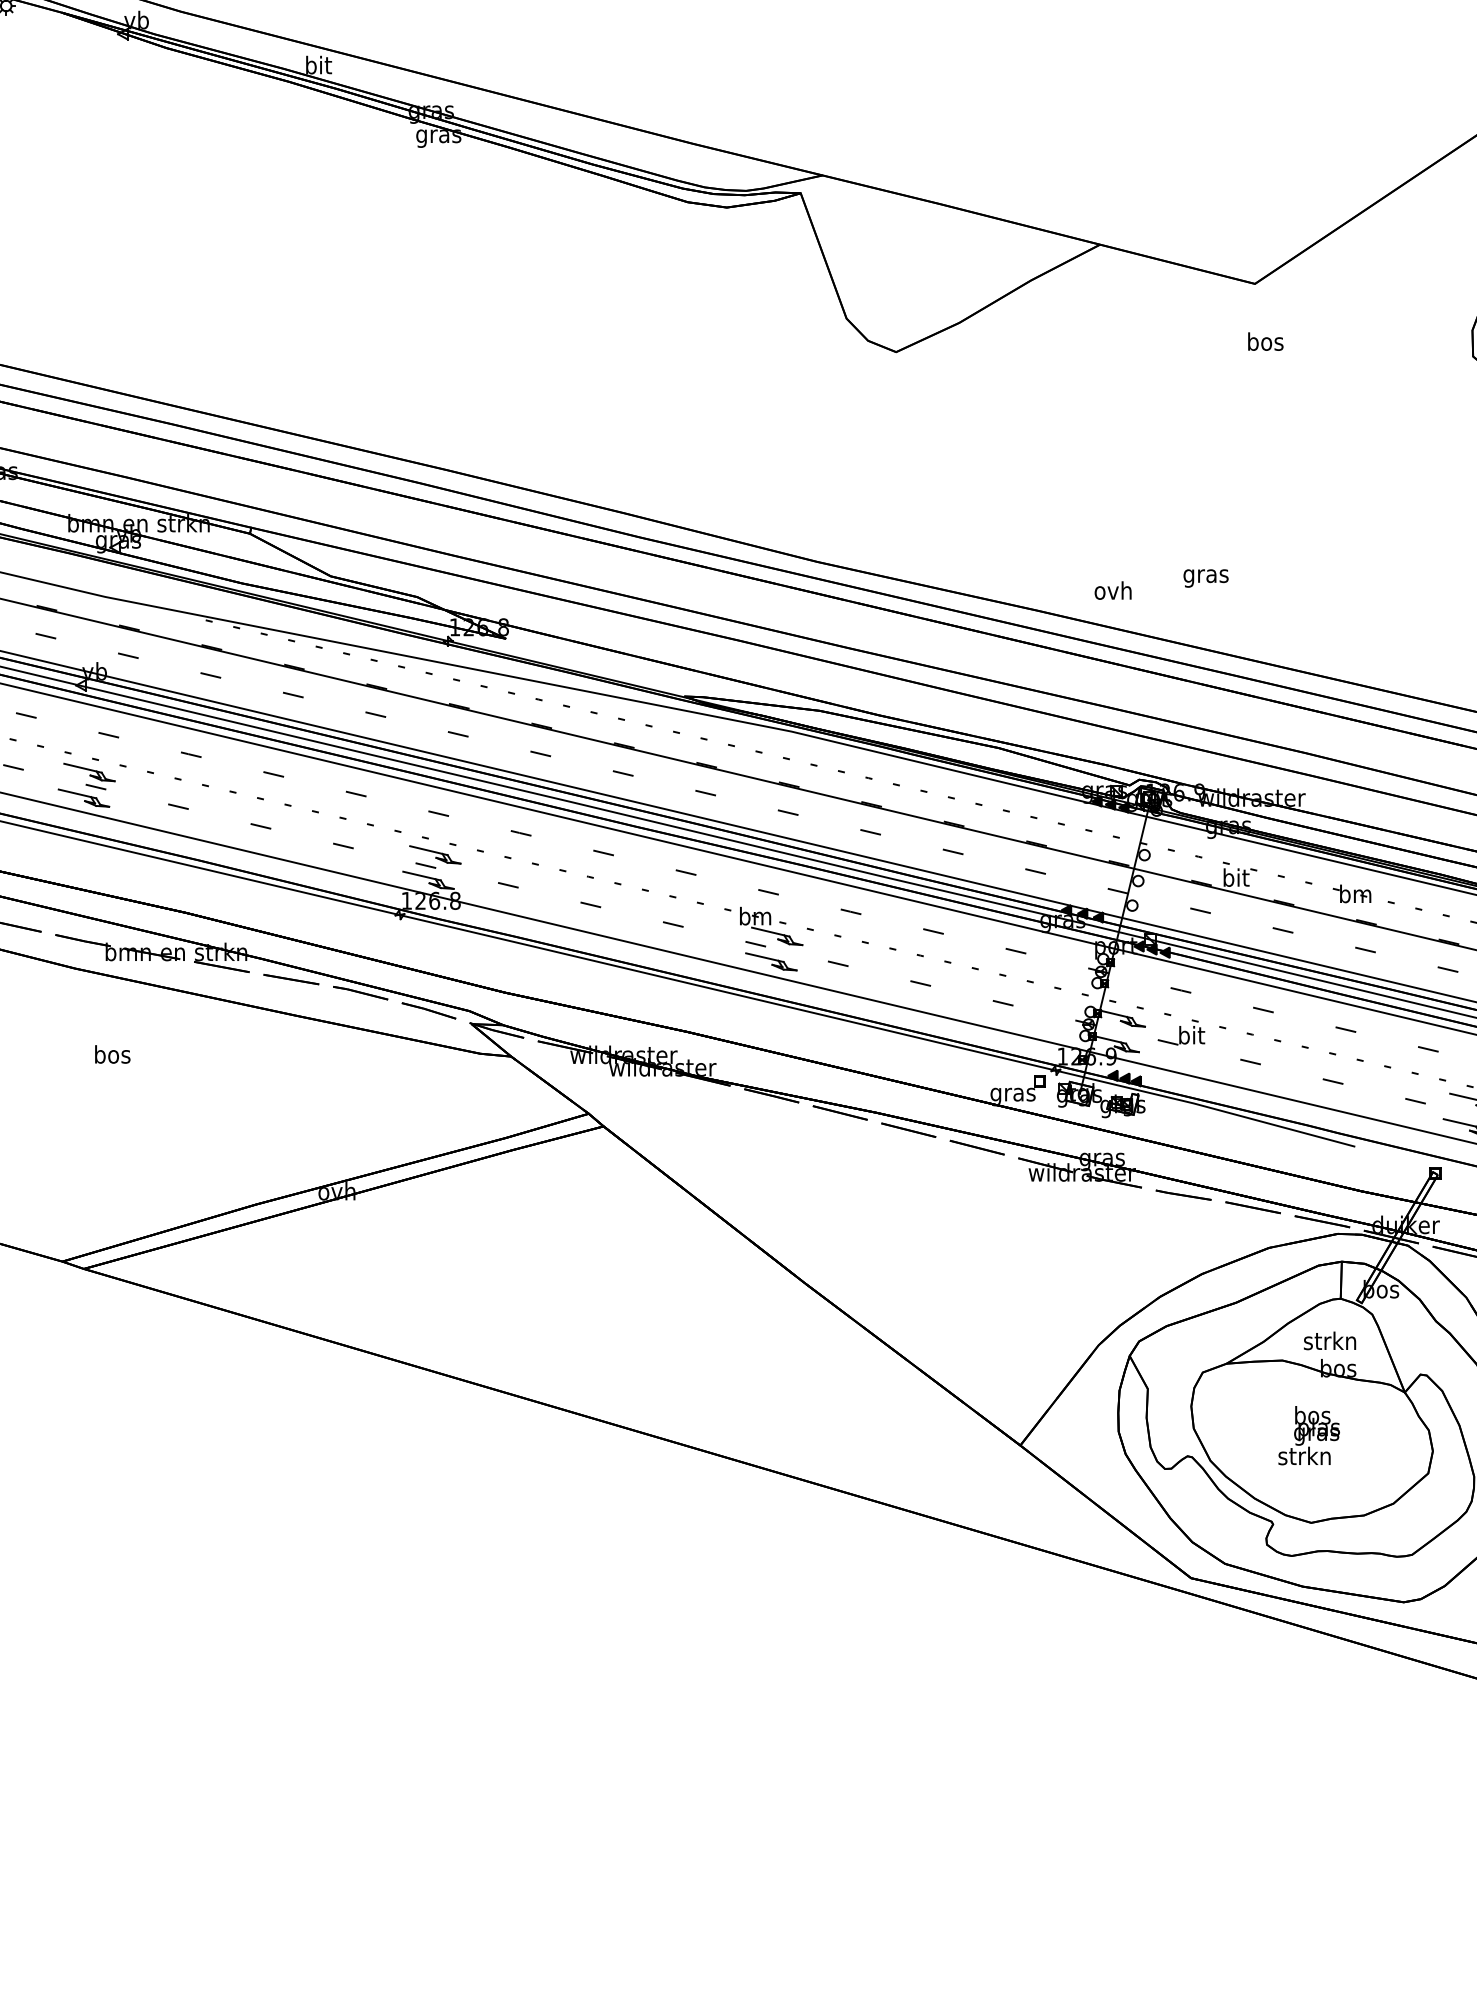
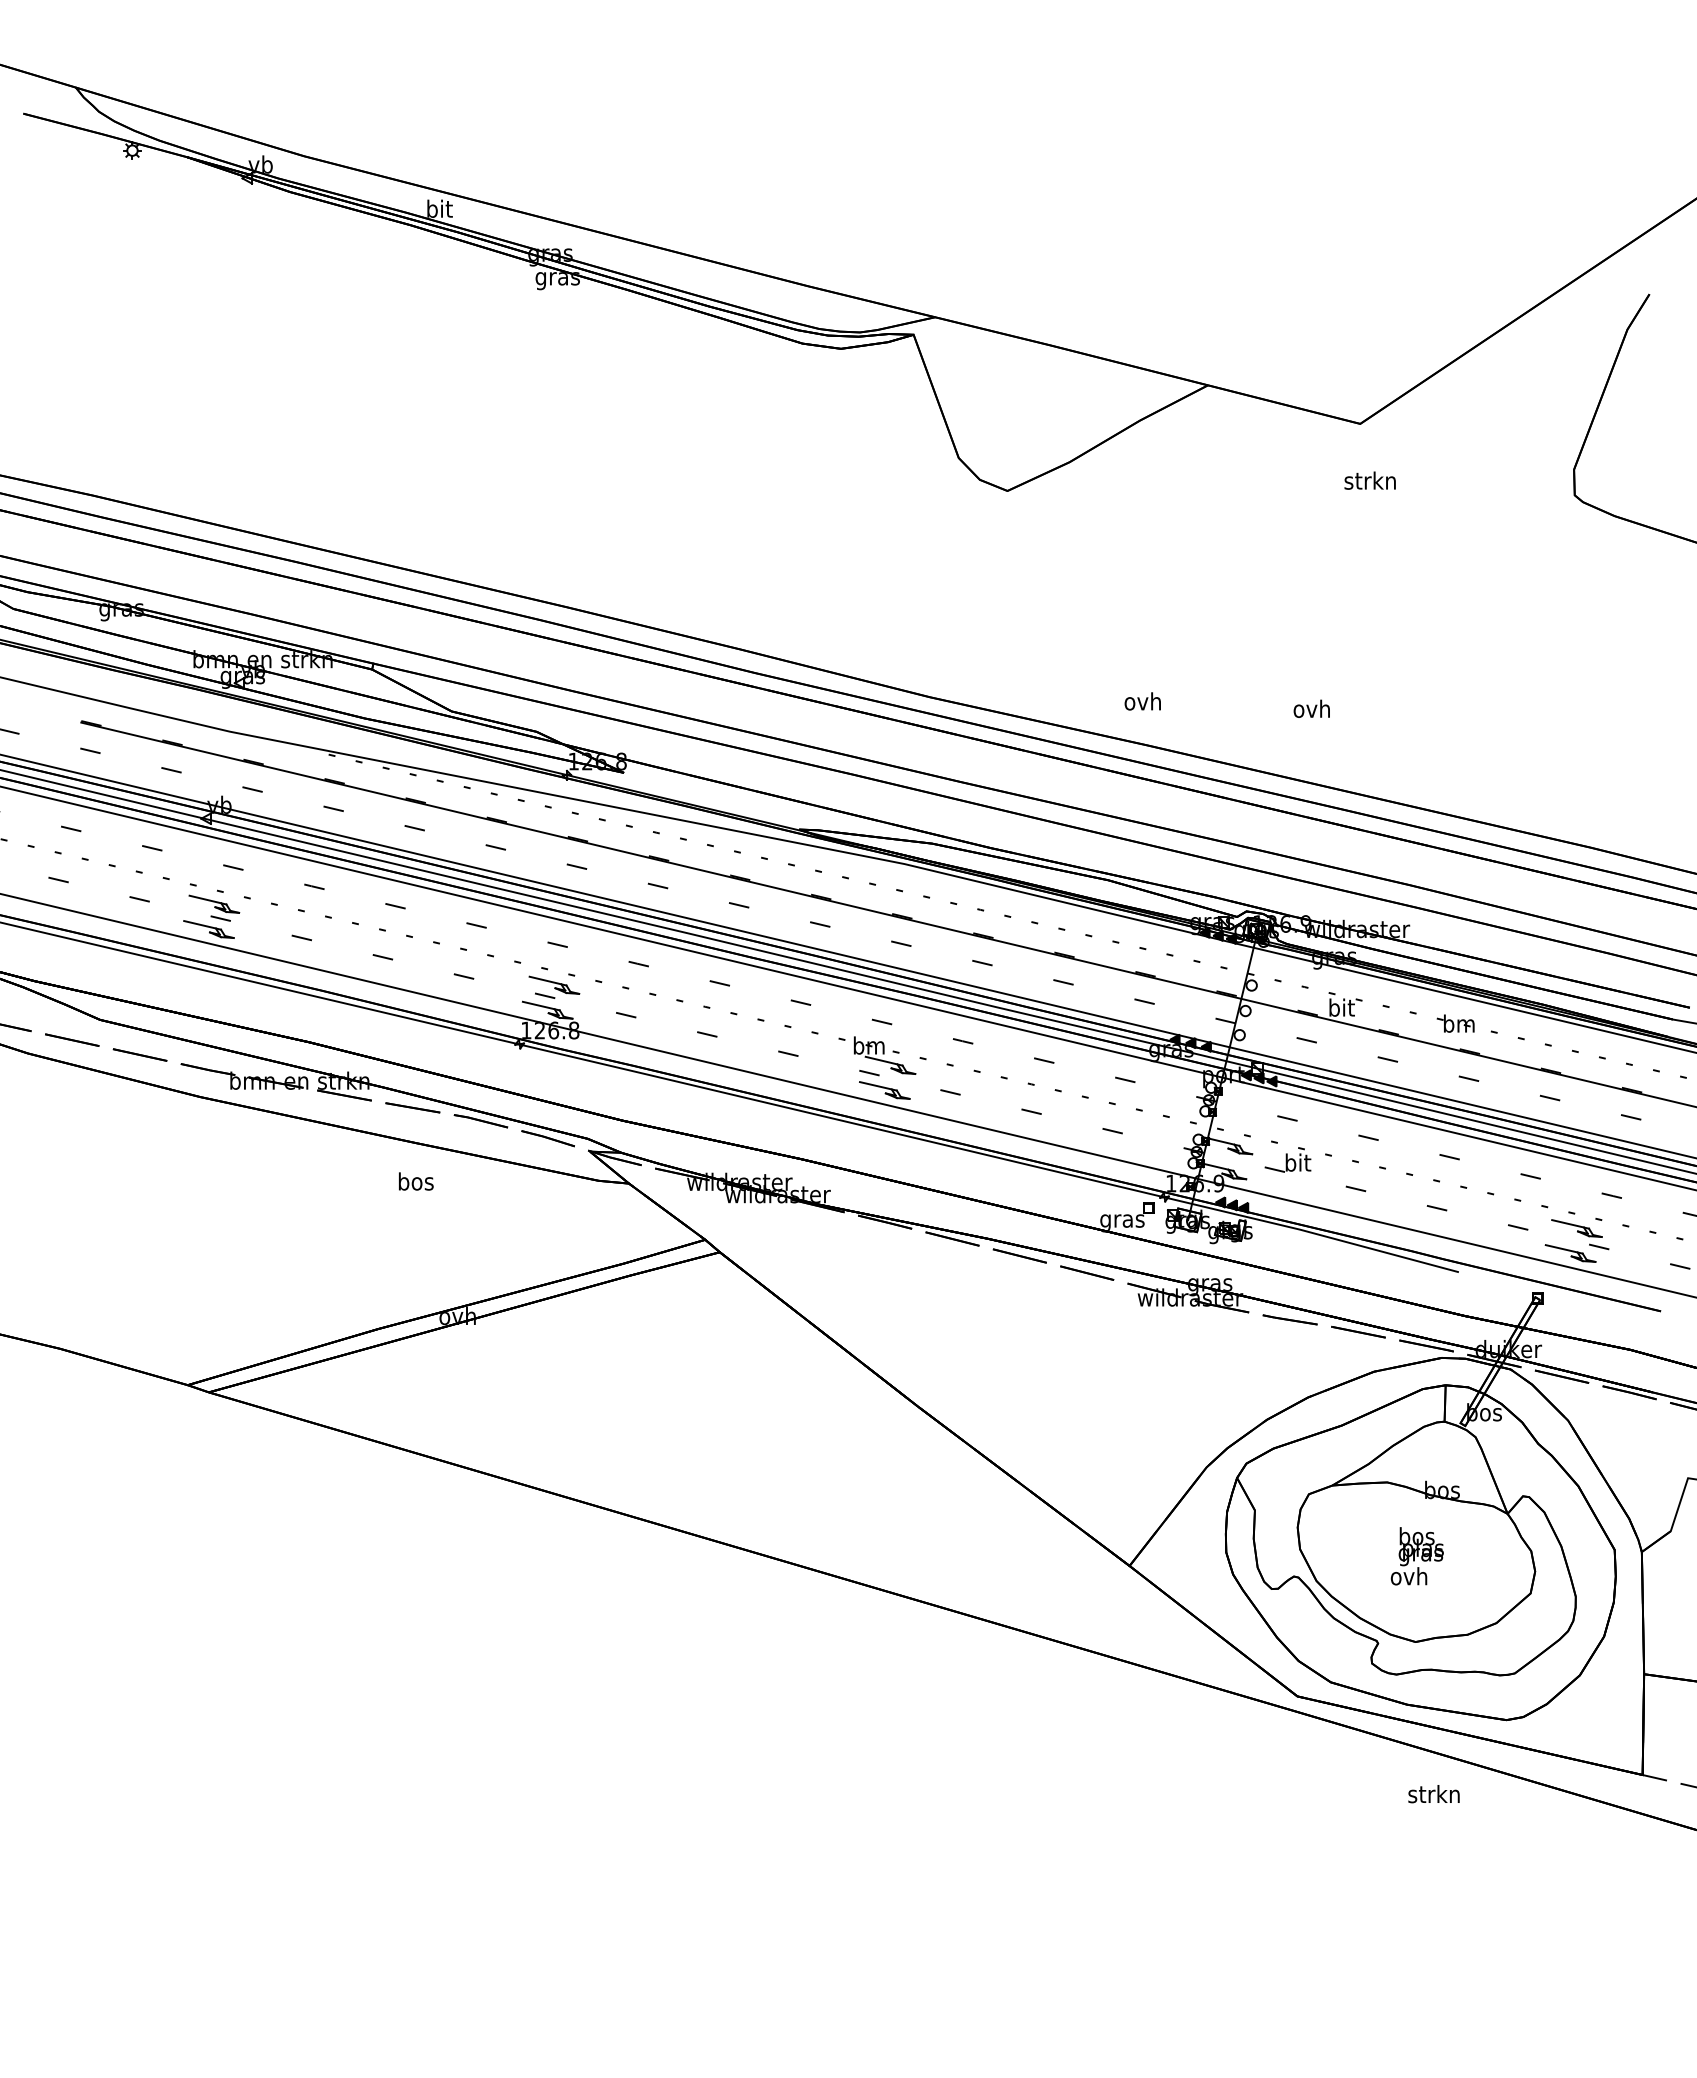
text: (1264, 341) -> (1369, 480), bos -> strkn
text: (1206, 575) -> (1312, 710), gras -> ovh
text: (1112, 590) -> (1142, 701), moved
text: (113, 1054) -> (416, 1181), moved
text: (1329, 1341) -> (1433, 1794), moved
text: (1304, 1456) -> (1408, 1576), strkn -> ovh

